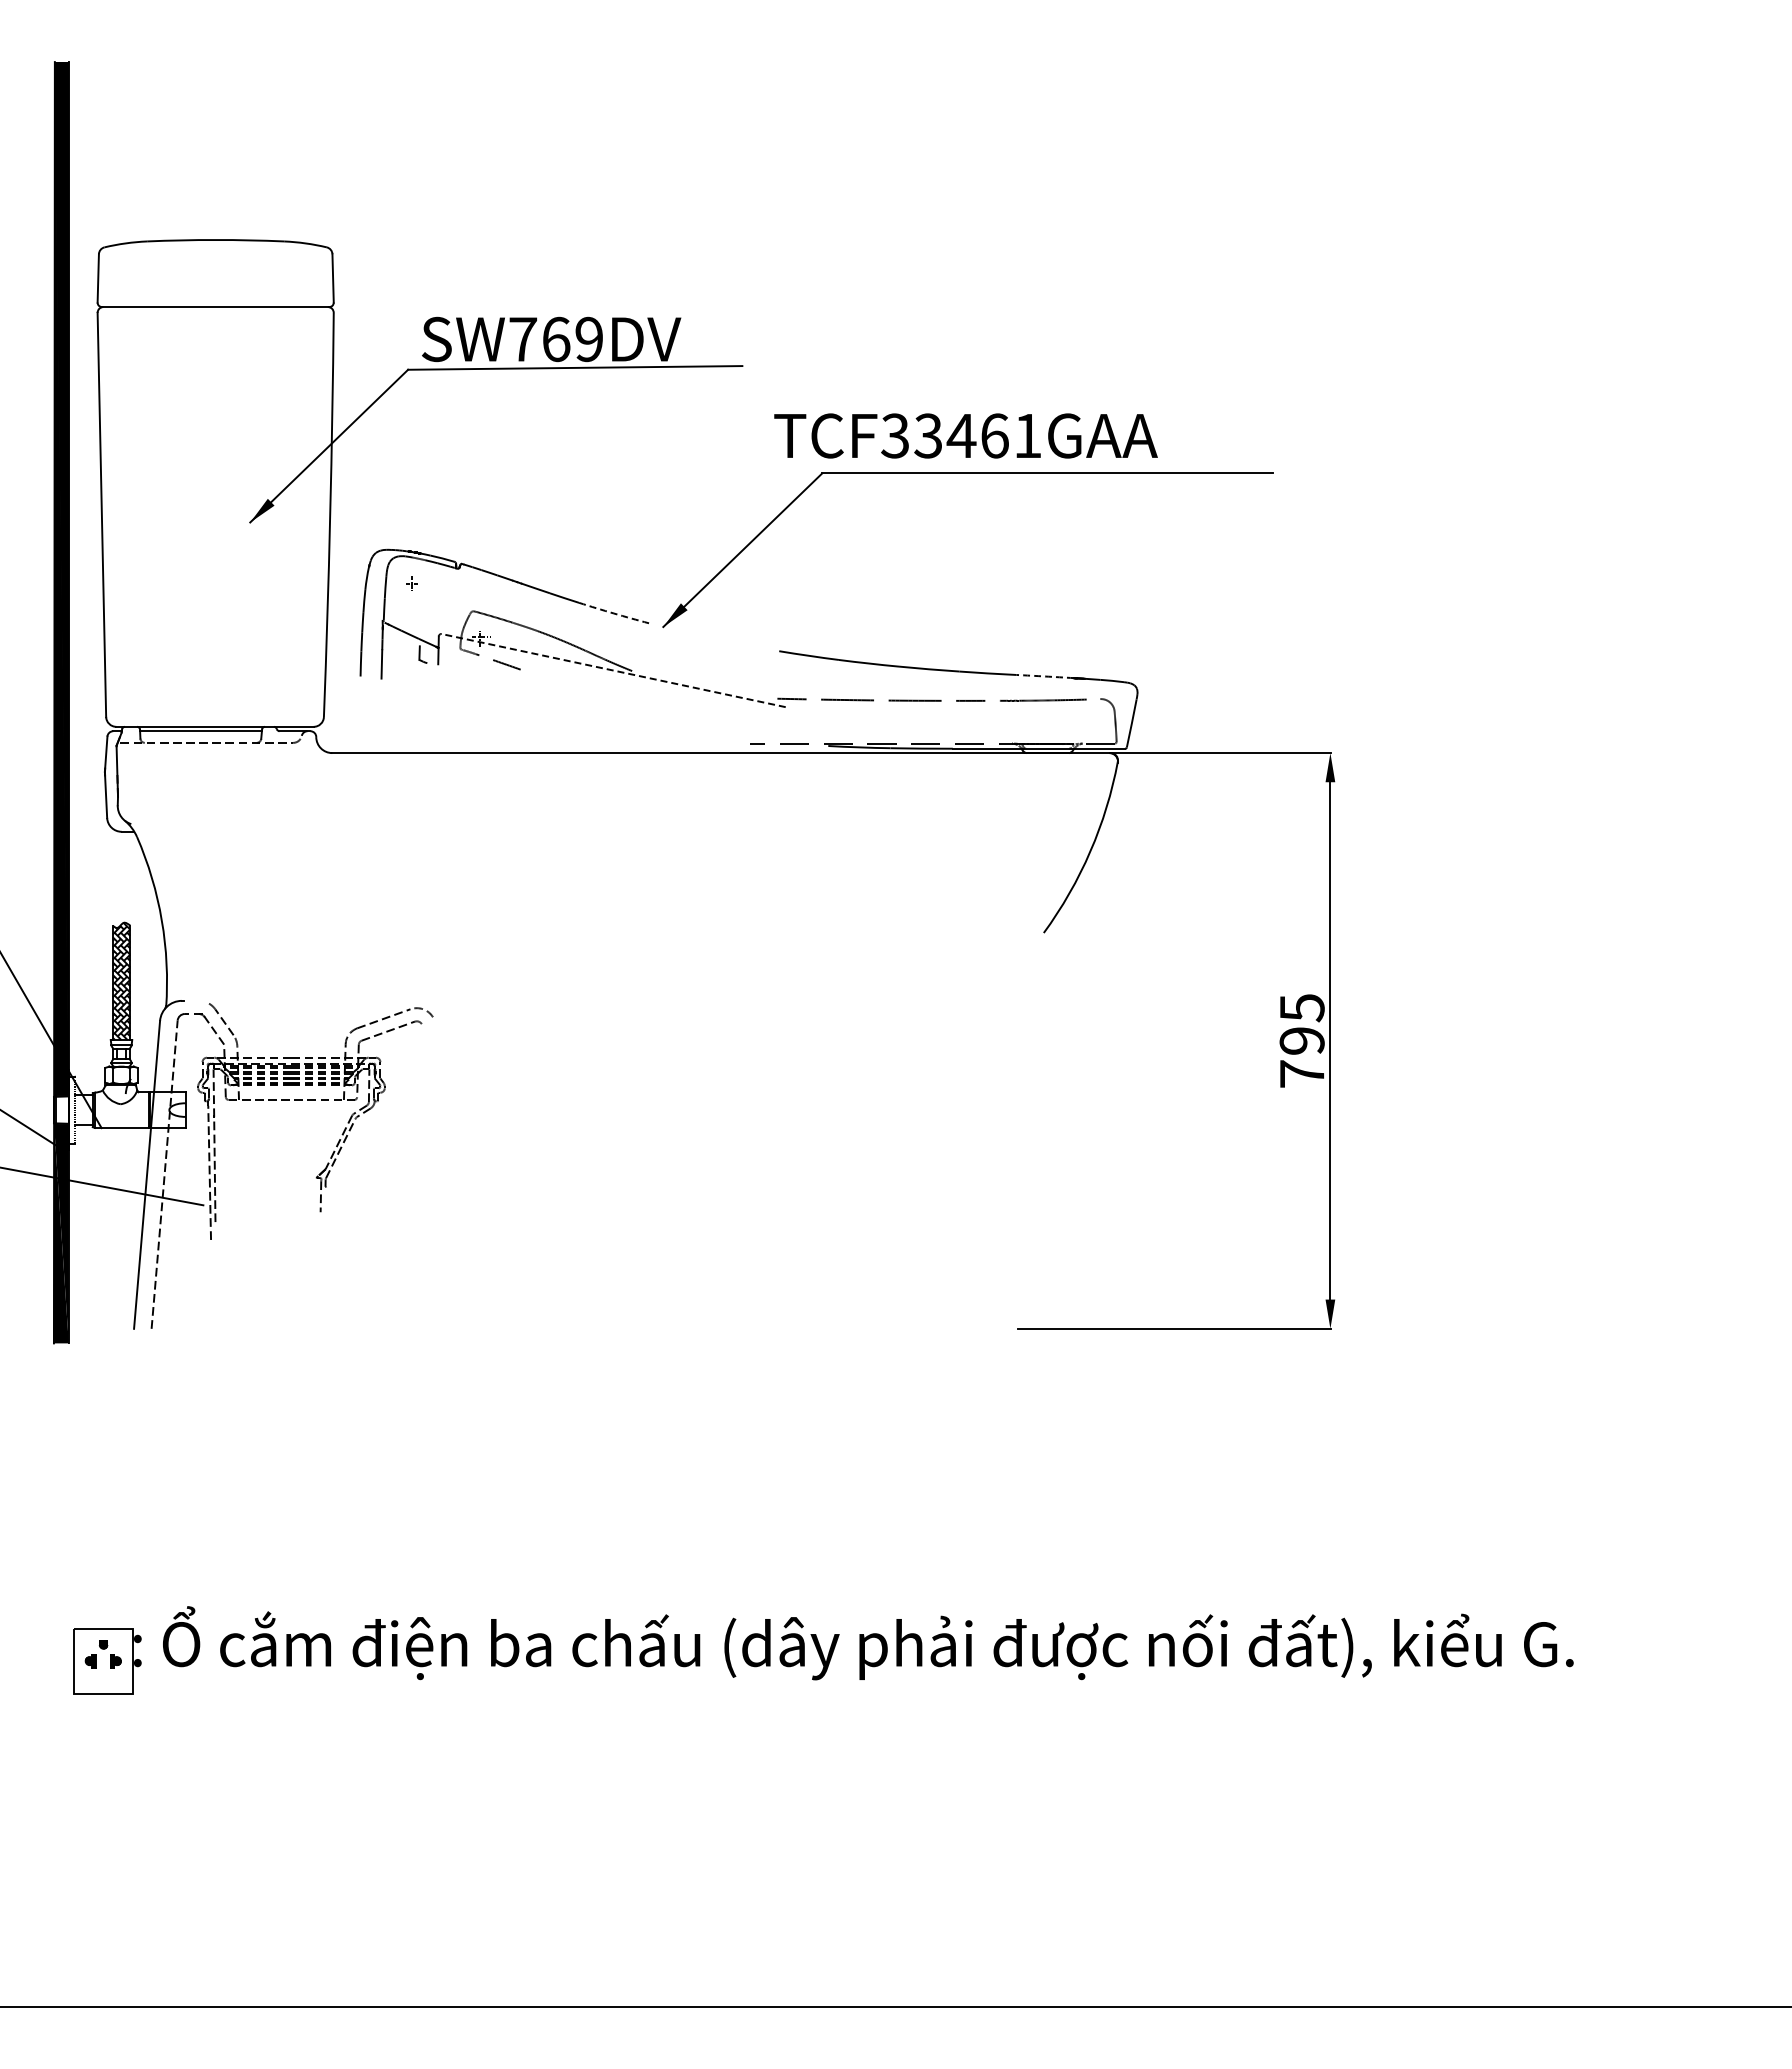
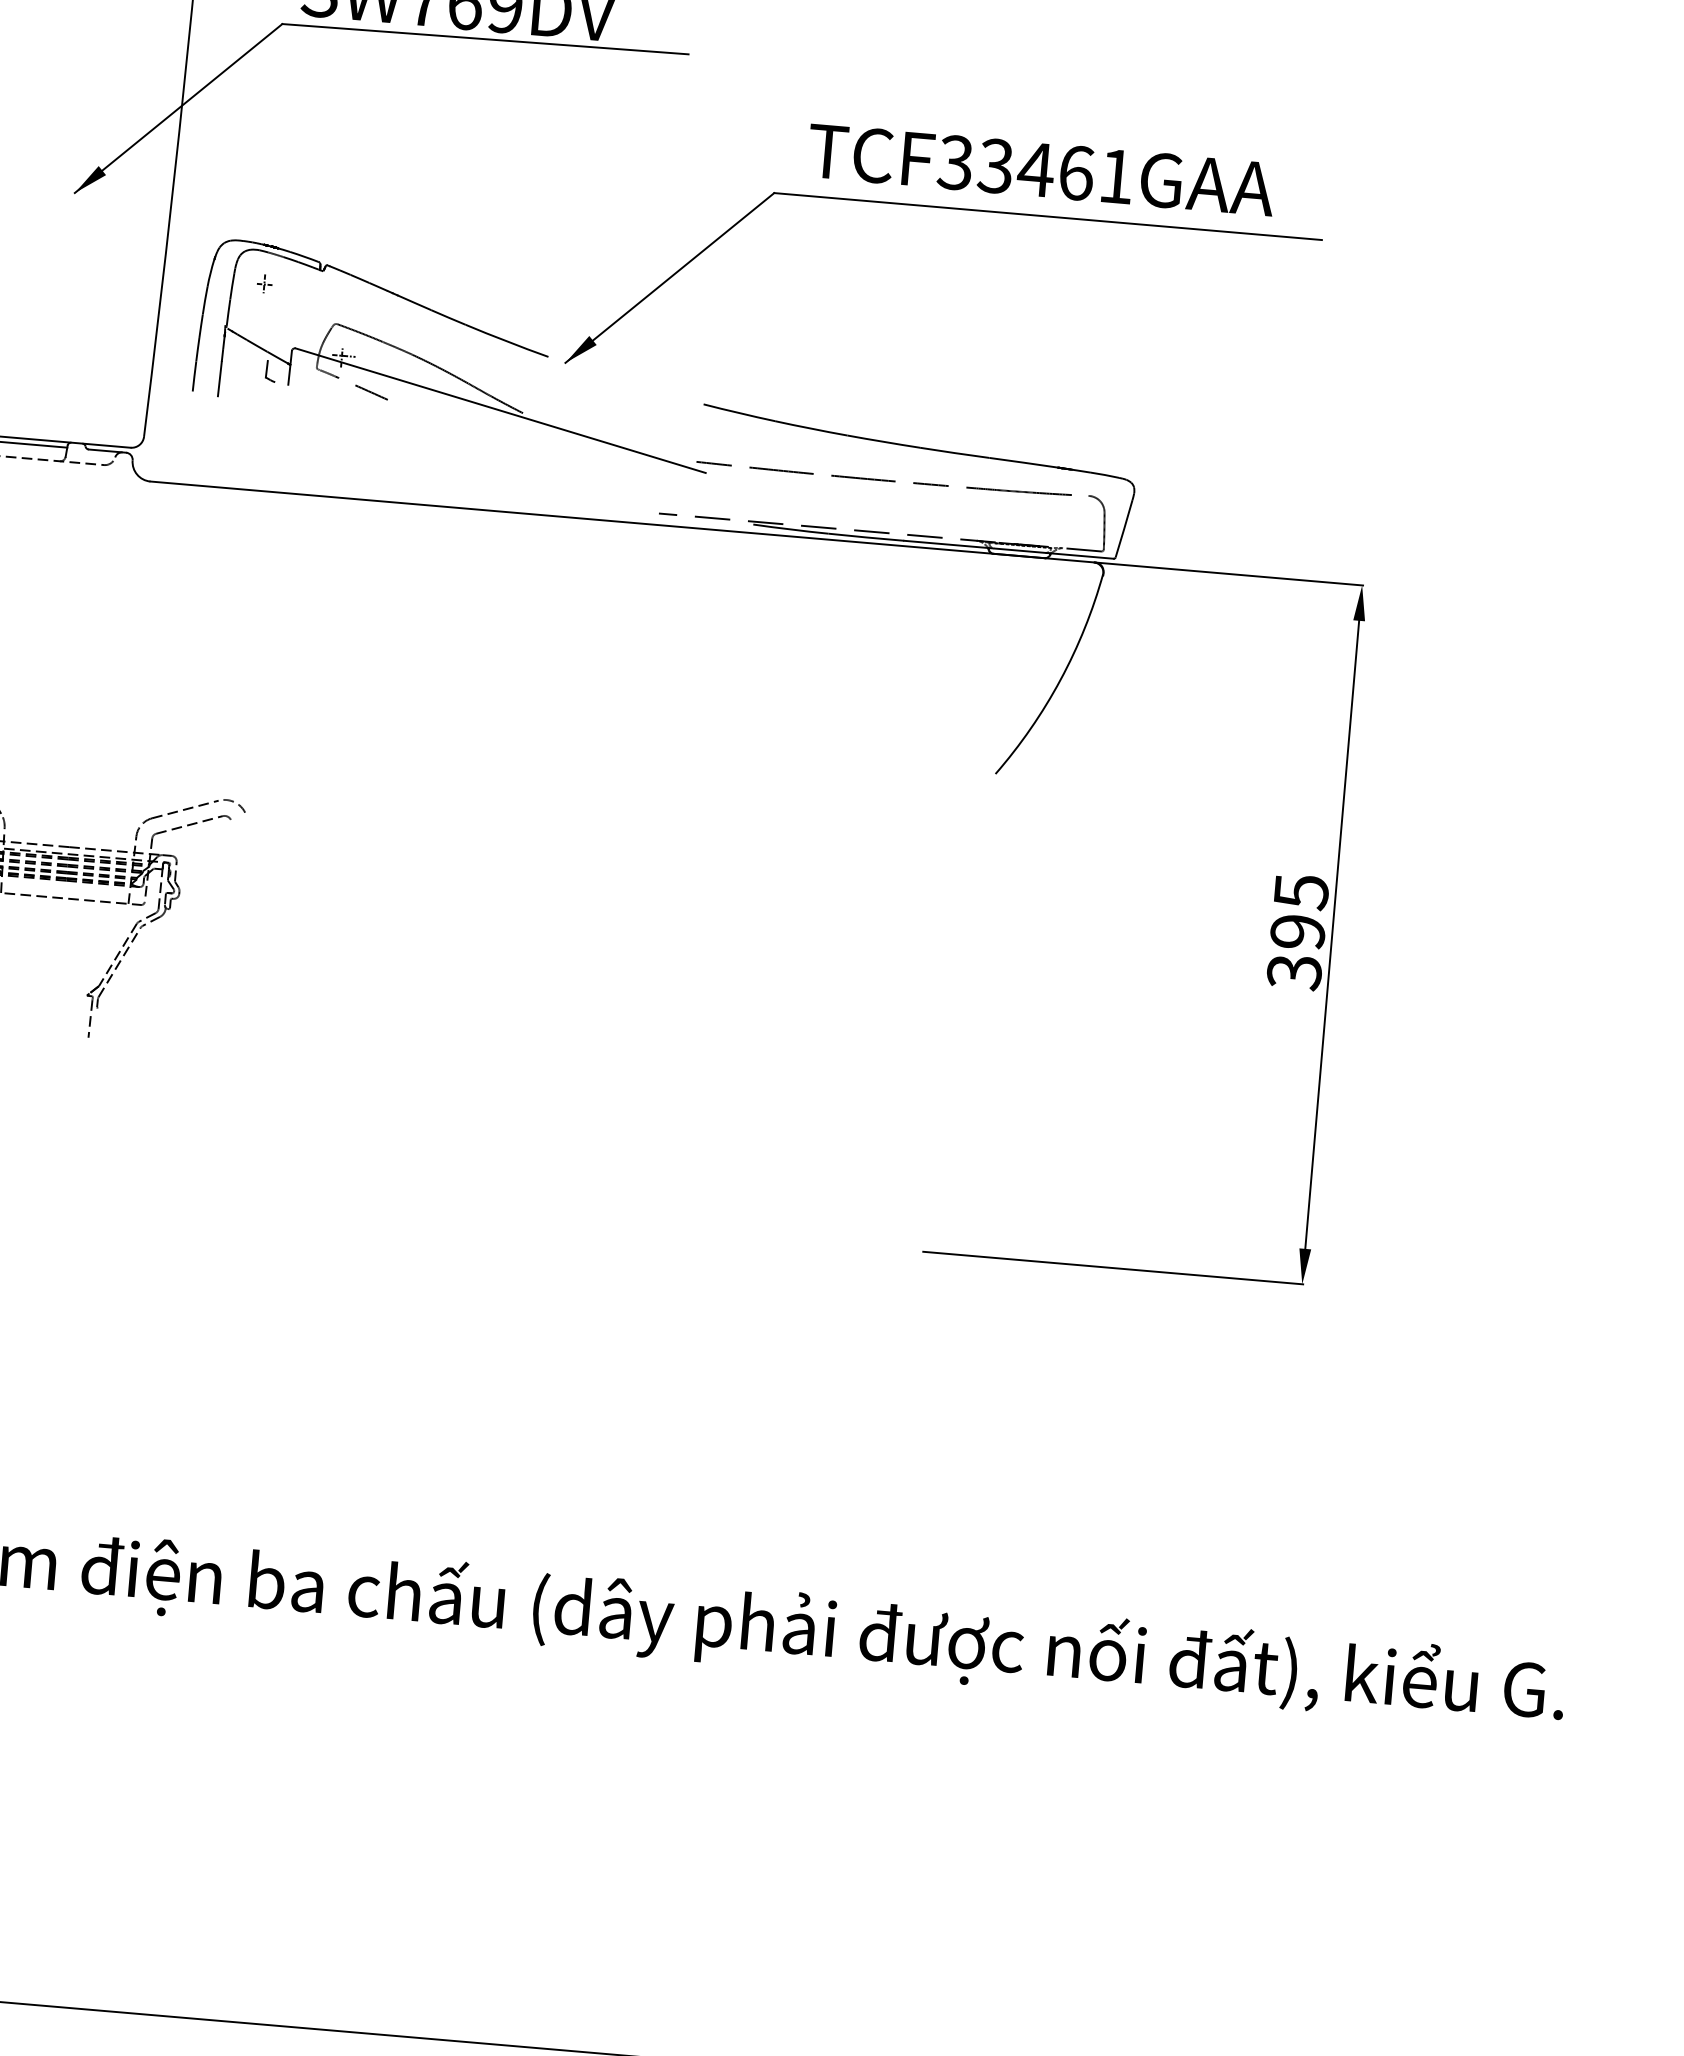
text: (965, 435) -> (1040, 169), moved
arc: (613, 613) -> (506, 341), dashed -> solid
line: (613, 670) -> (500, 410), dashed -> solid
arc: (1045, 676) -> (1024, 462), dashed -> solid
text: (1301, 1074) -> (1293, 972), 795 -> 395

